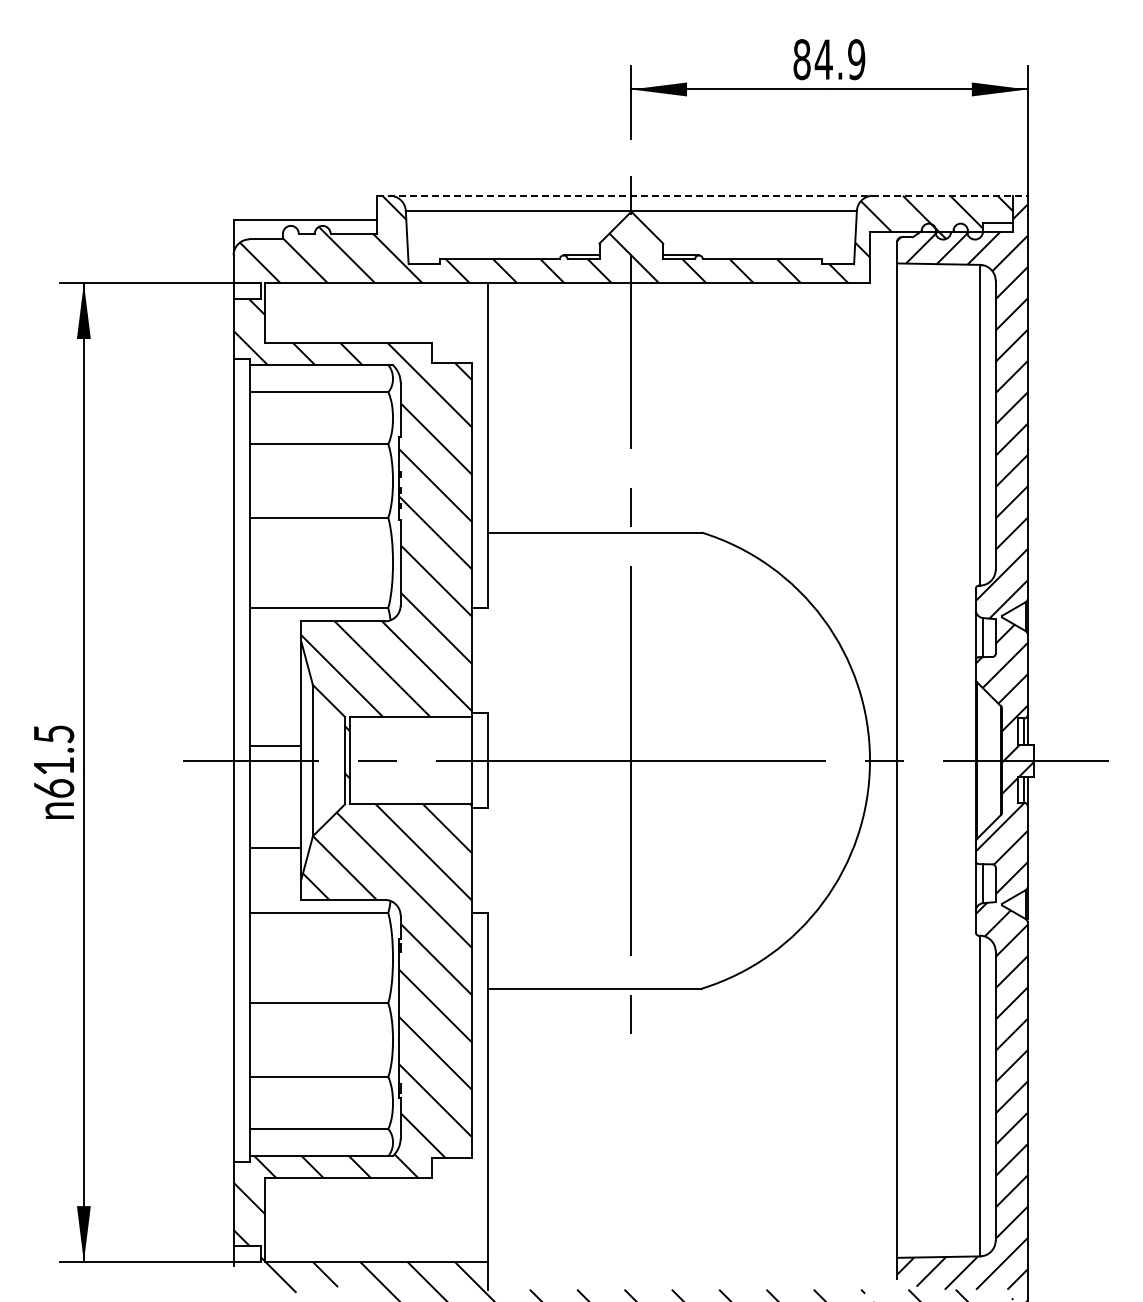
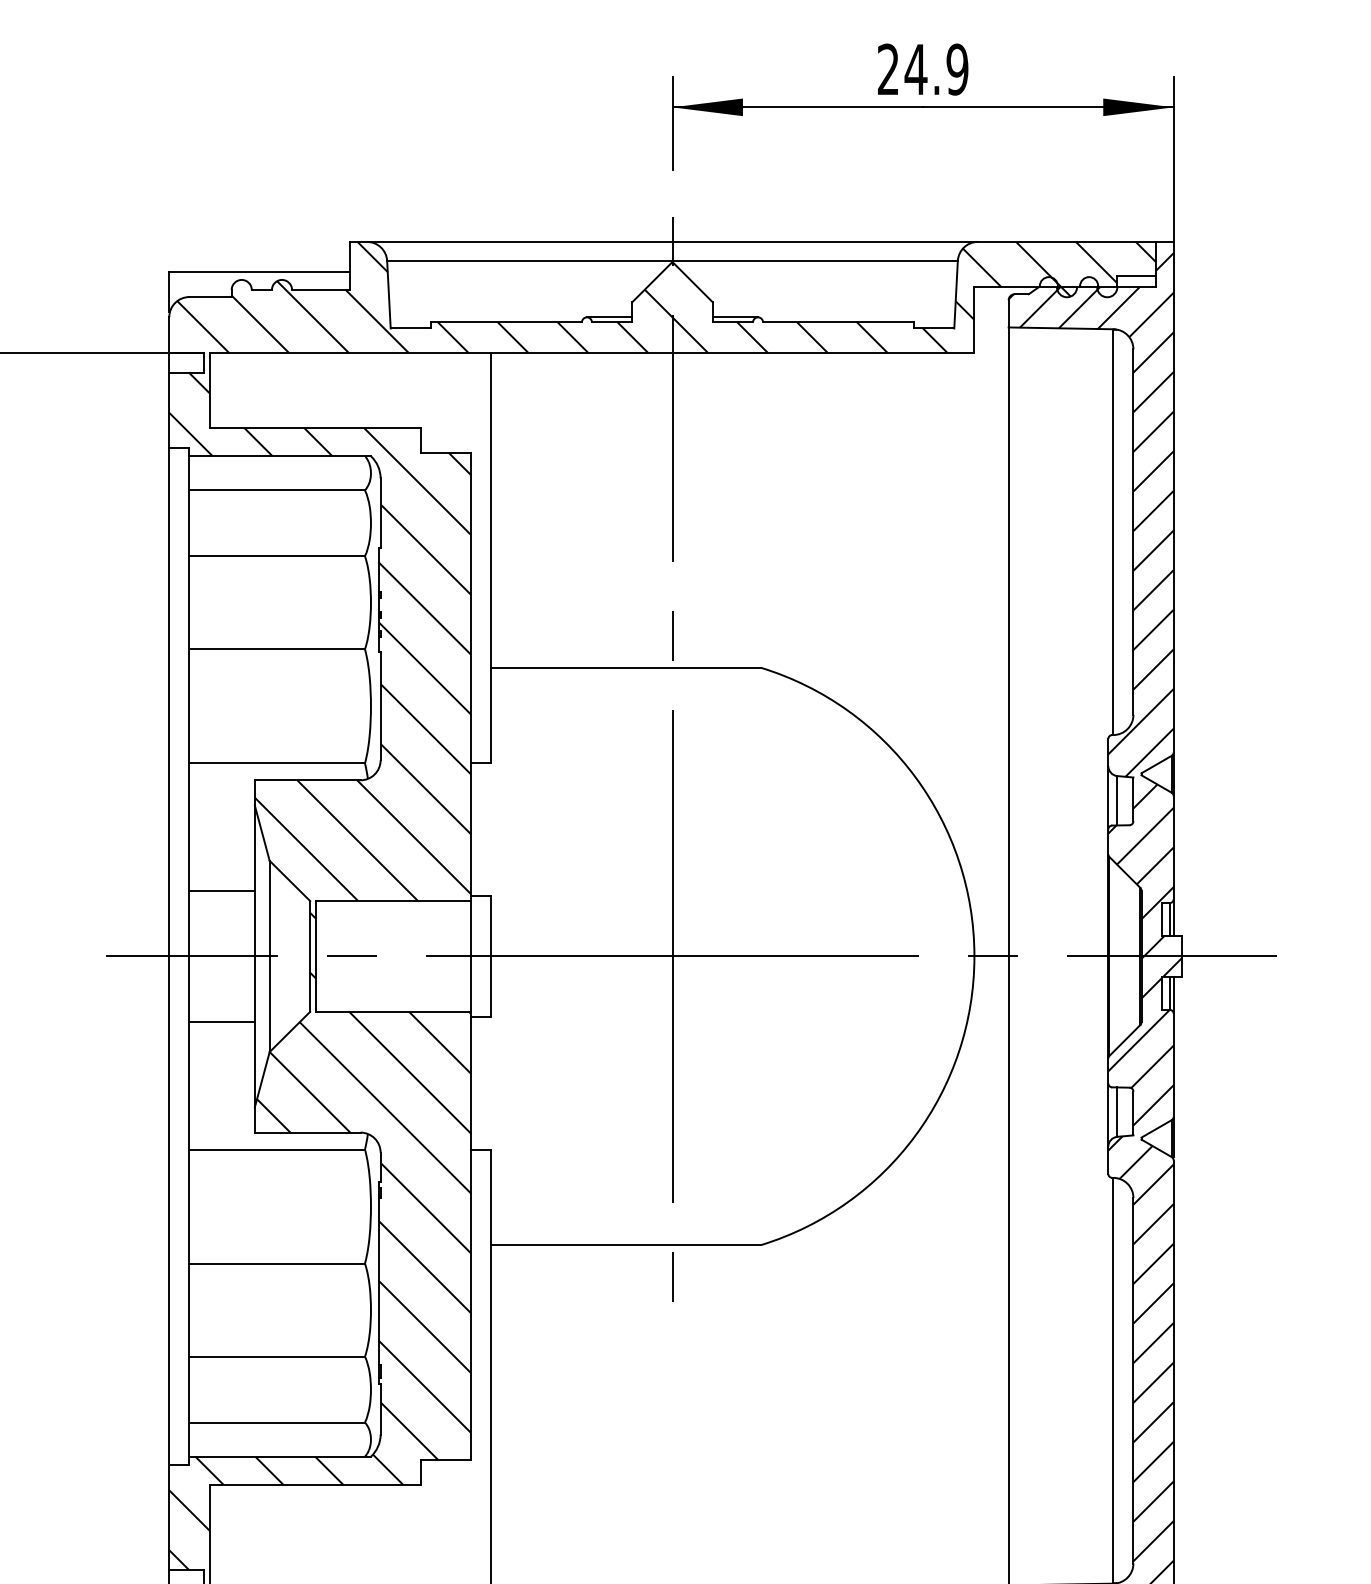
text: (801, 59) -> (887, 69), 84.9 -> 24.9
line: (702, 195) -> (762, 241), dashed -> solid
line: (275, 745) -> (222, 890), moved
line: (275, 847) -> (222, 1022), moved

